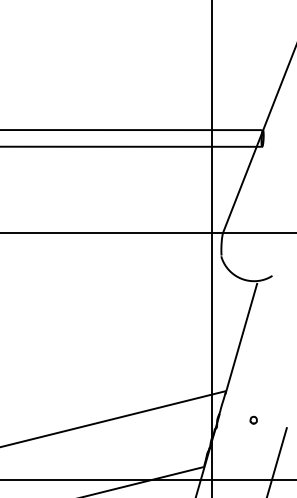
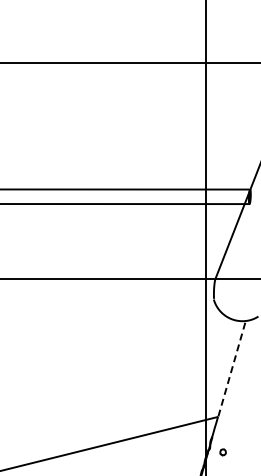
line: (241, 338) -> (231, 371), solid -> dashed
part: (253, 420) -> (222, 452), moved

